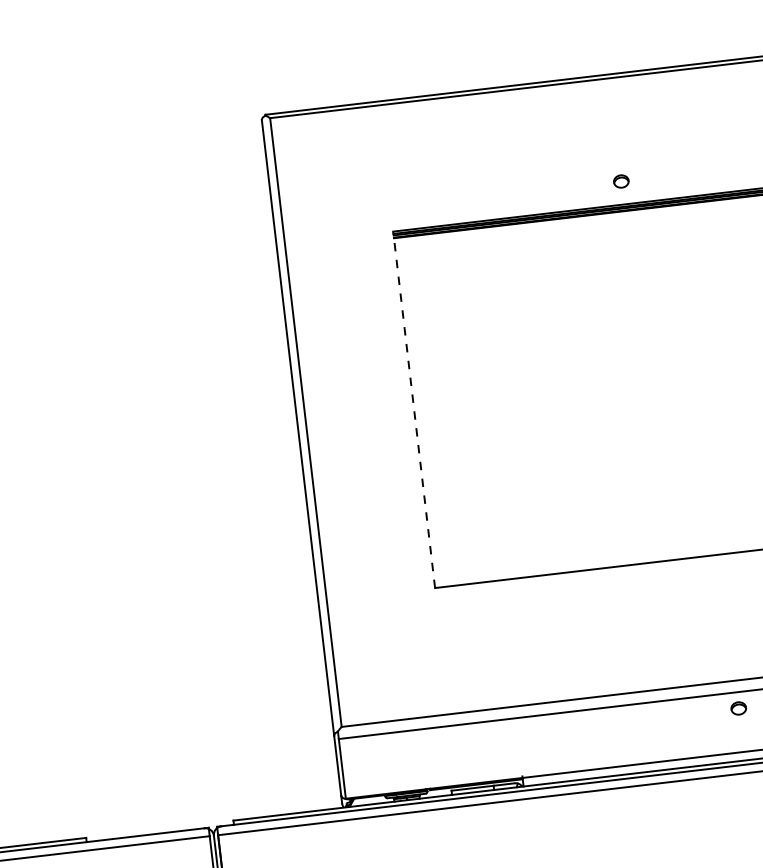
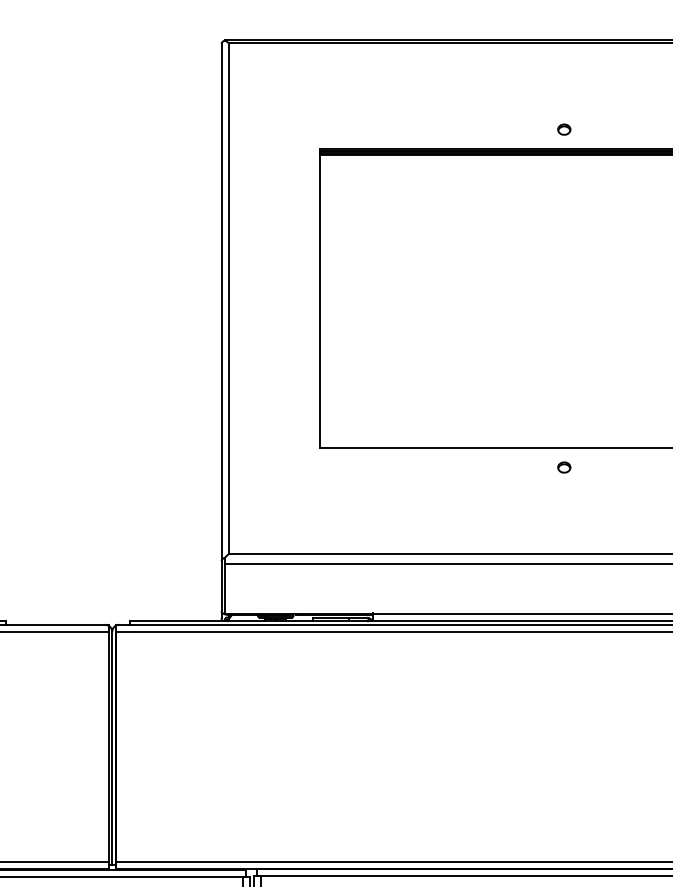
part: (621, 181) -> (564, 129), moved
line: (414, 409) -> (319, 298), dashed -> solid
part: (739, 708) -> (564, 467), moved

